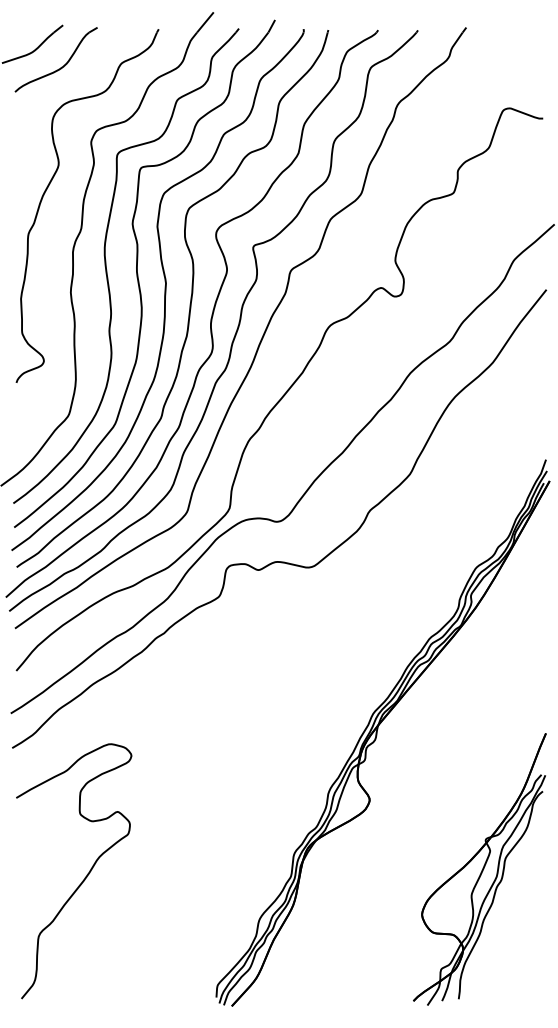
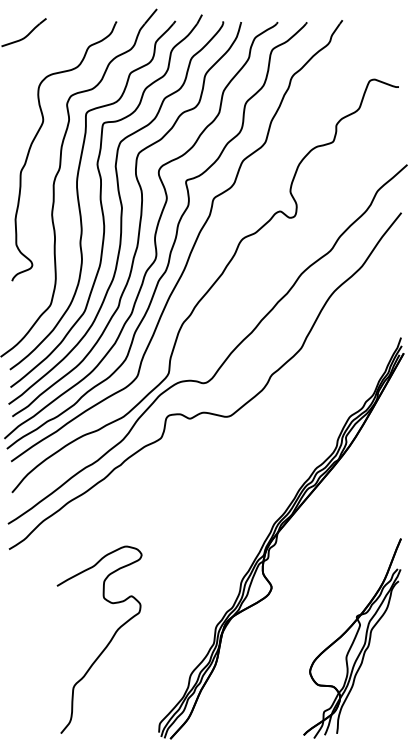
part: (61, 66) -> (45, 48), removed
curve: (84, 876) -> (107, 643), moved

